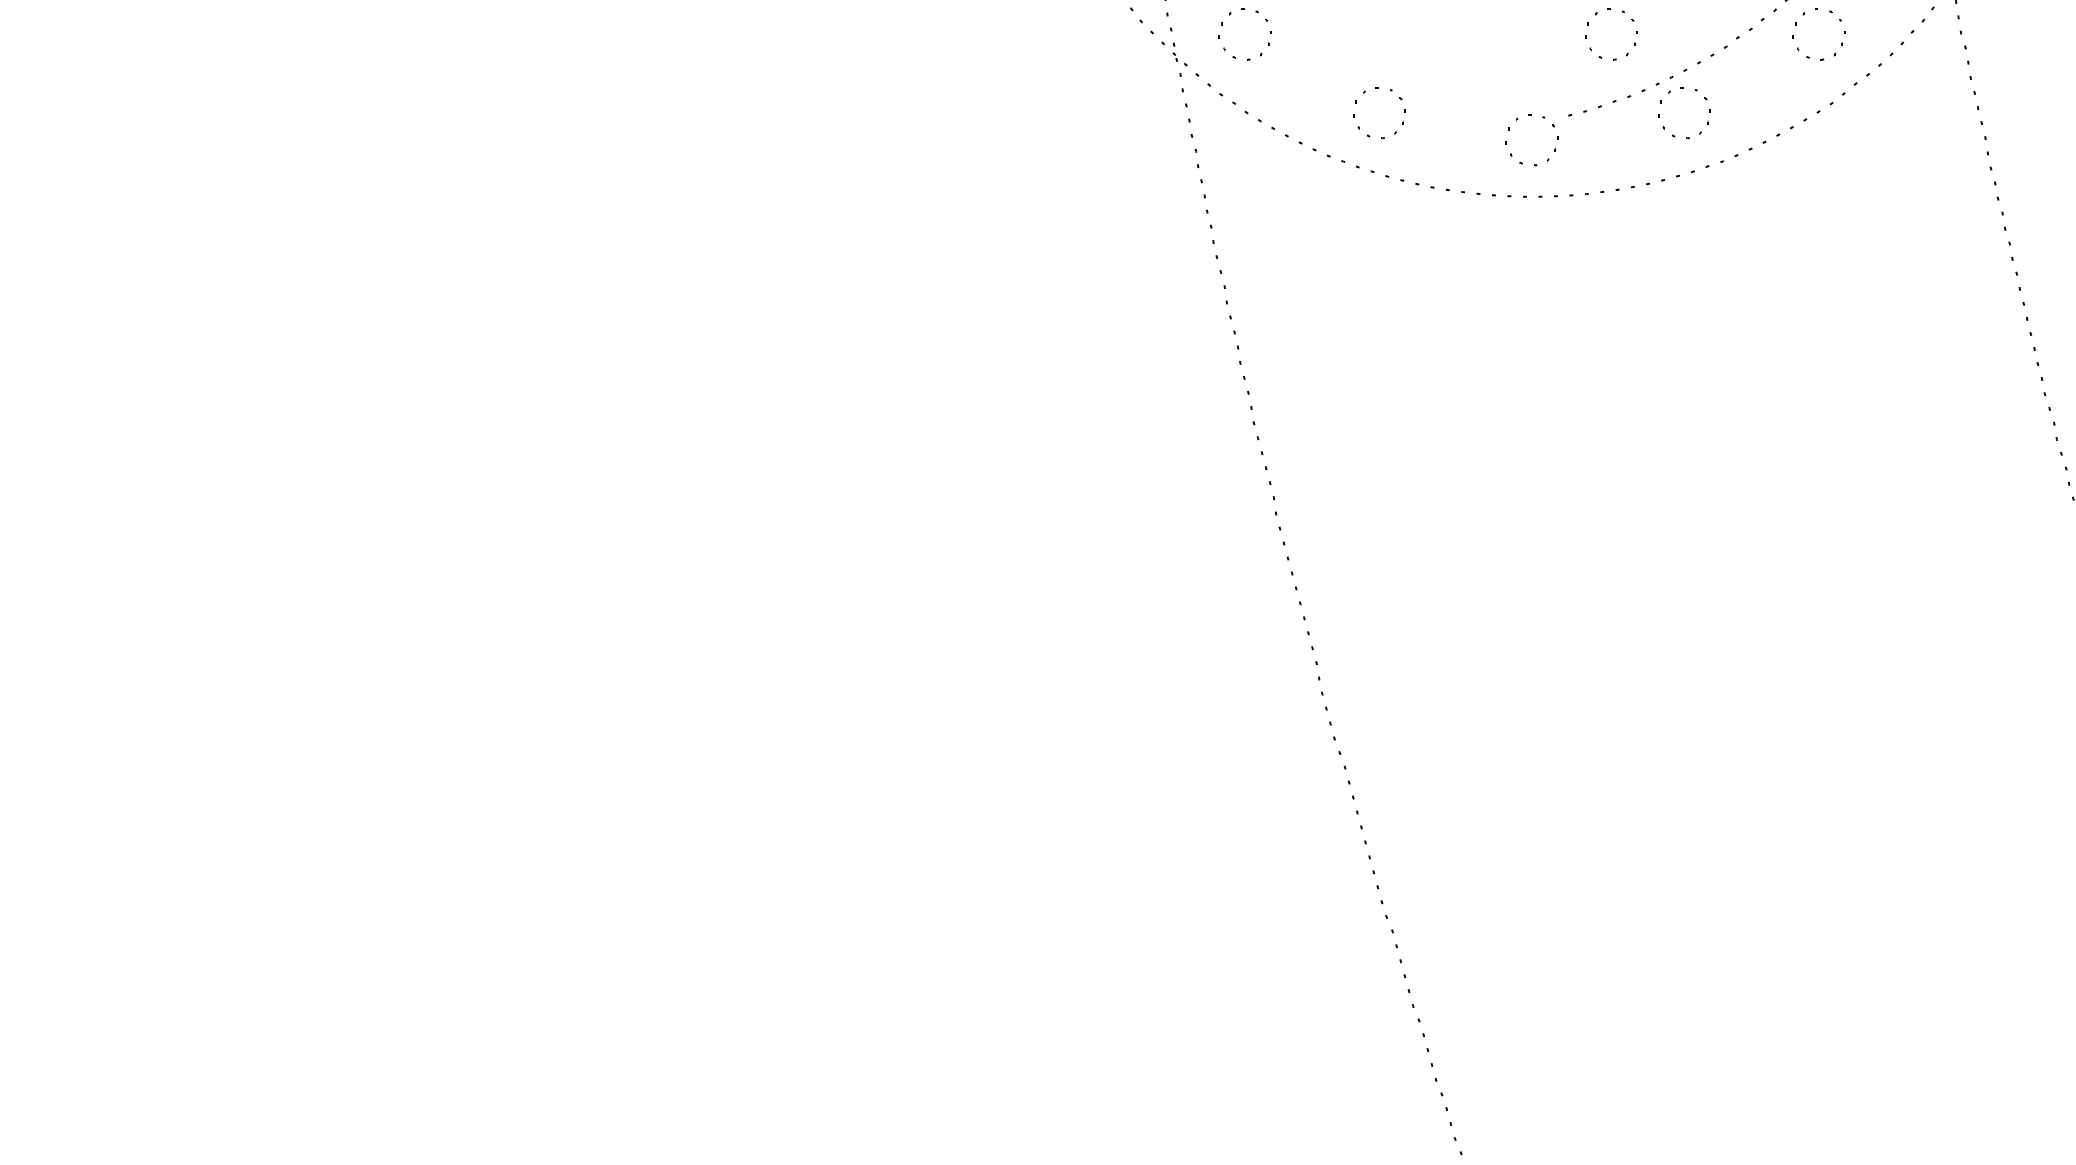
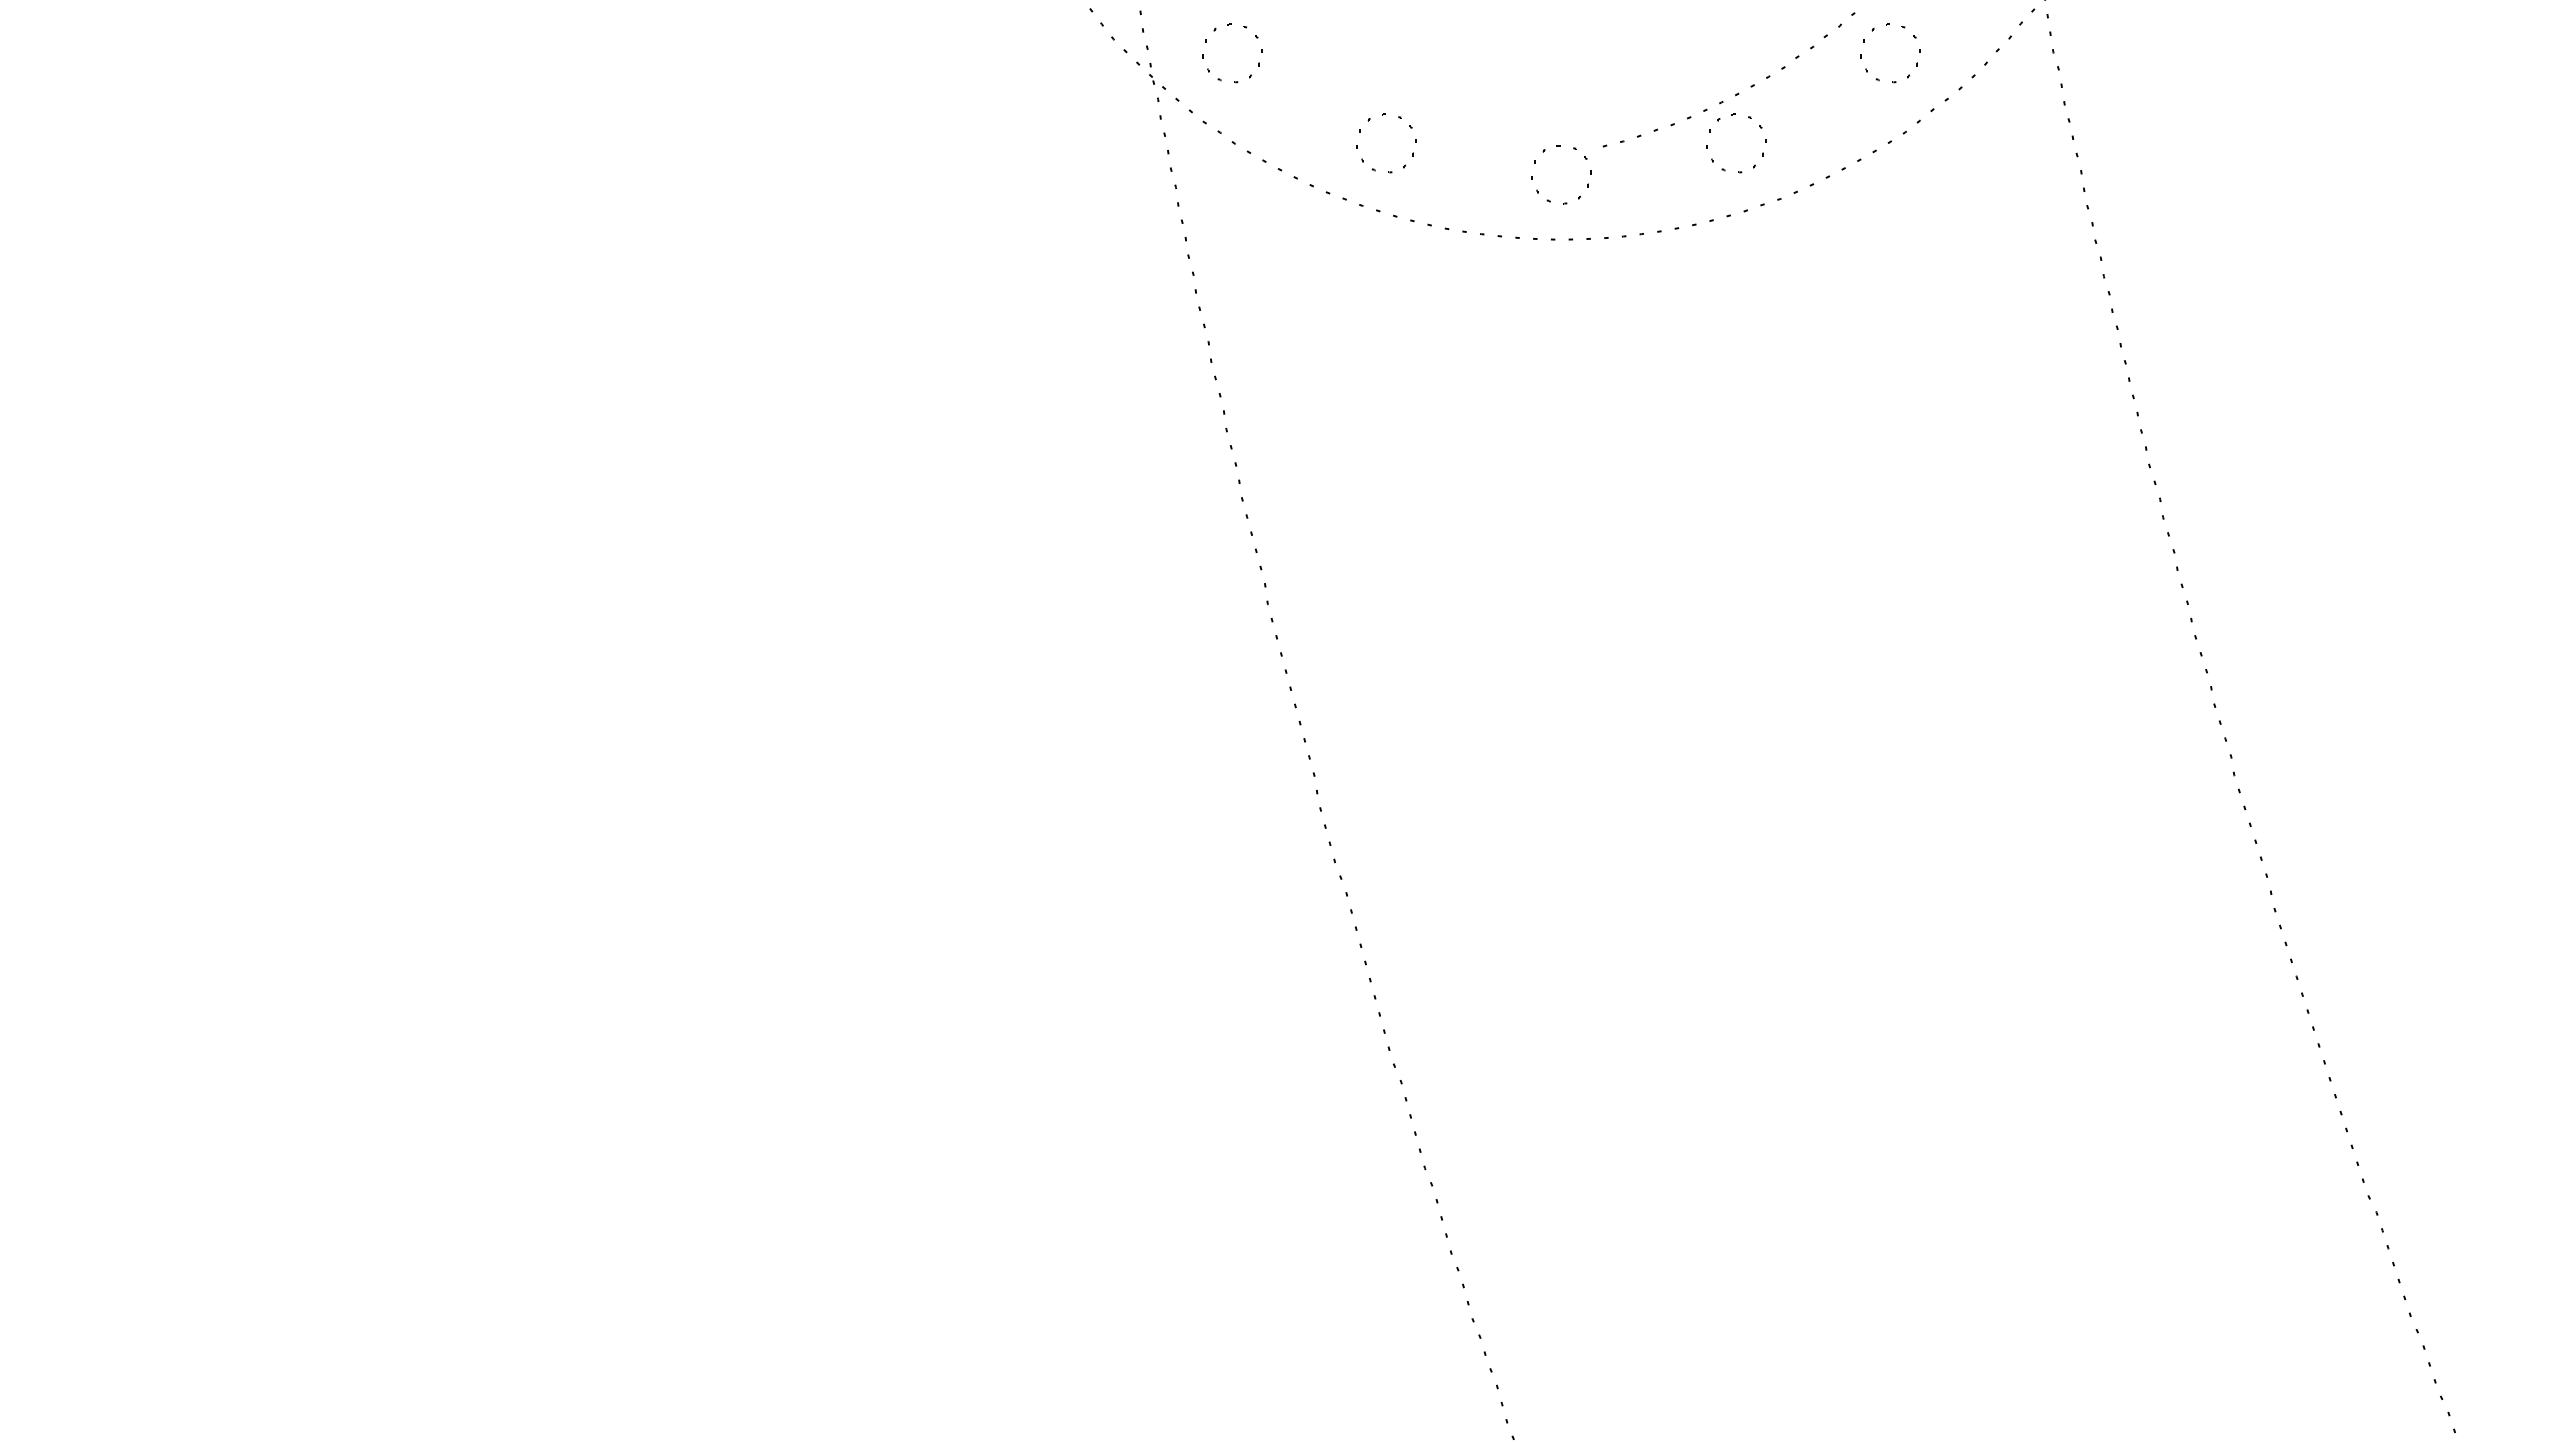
part: (1627, 52) -> (1670, 74), removed

